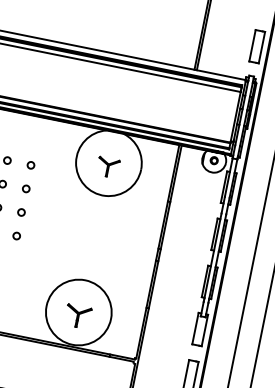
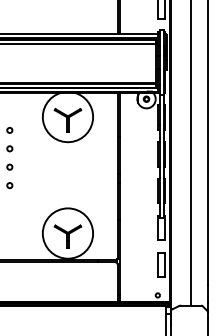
part: (107, 167) -> (67, 120), size x1.67
part: (77, 316) -> (67, 236), size x1.43

